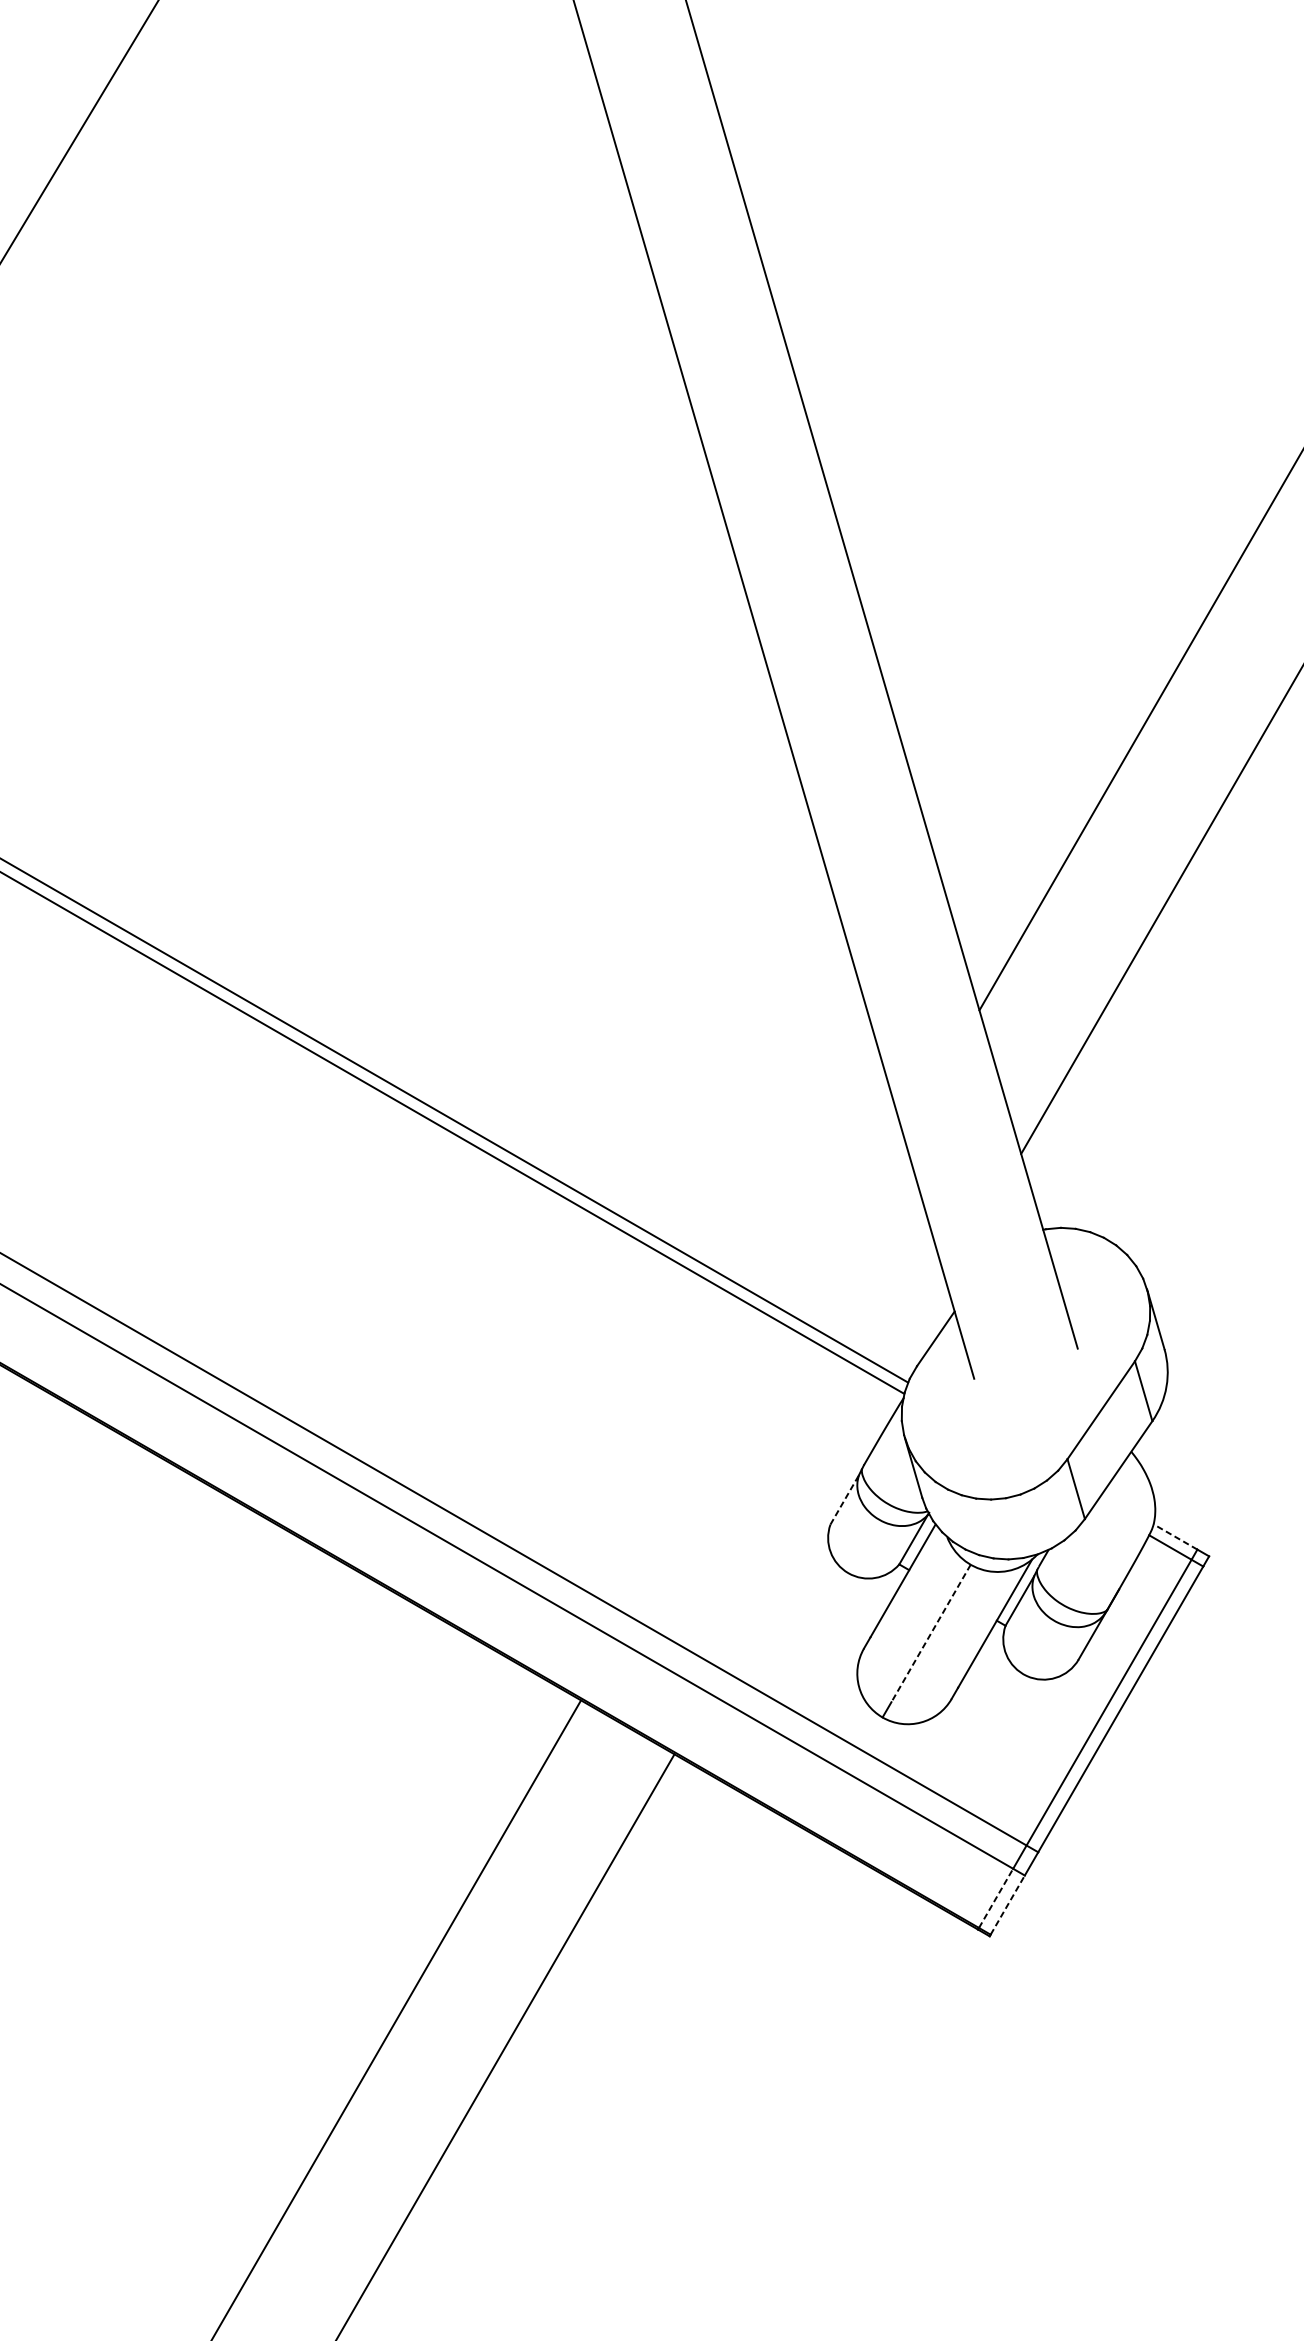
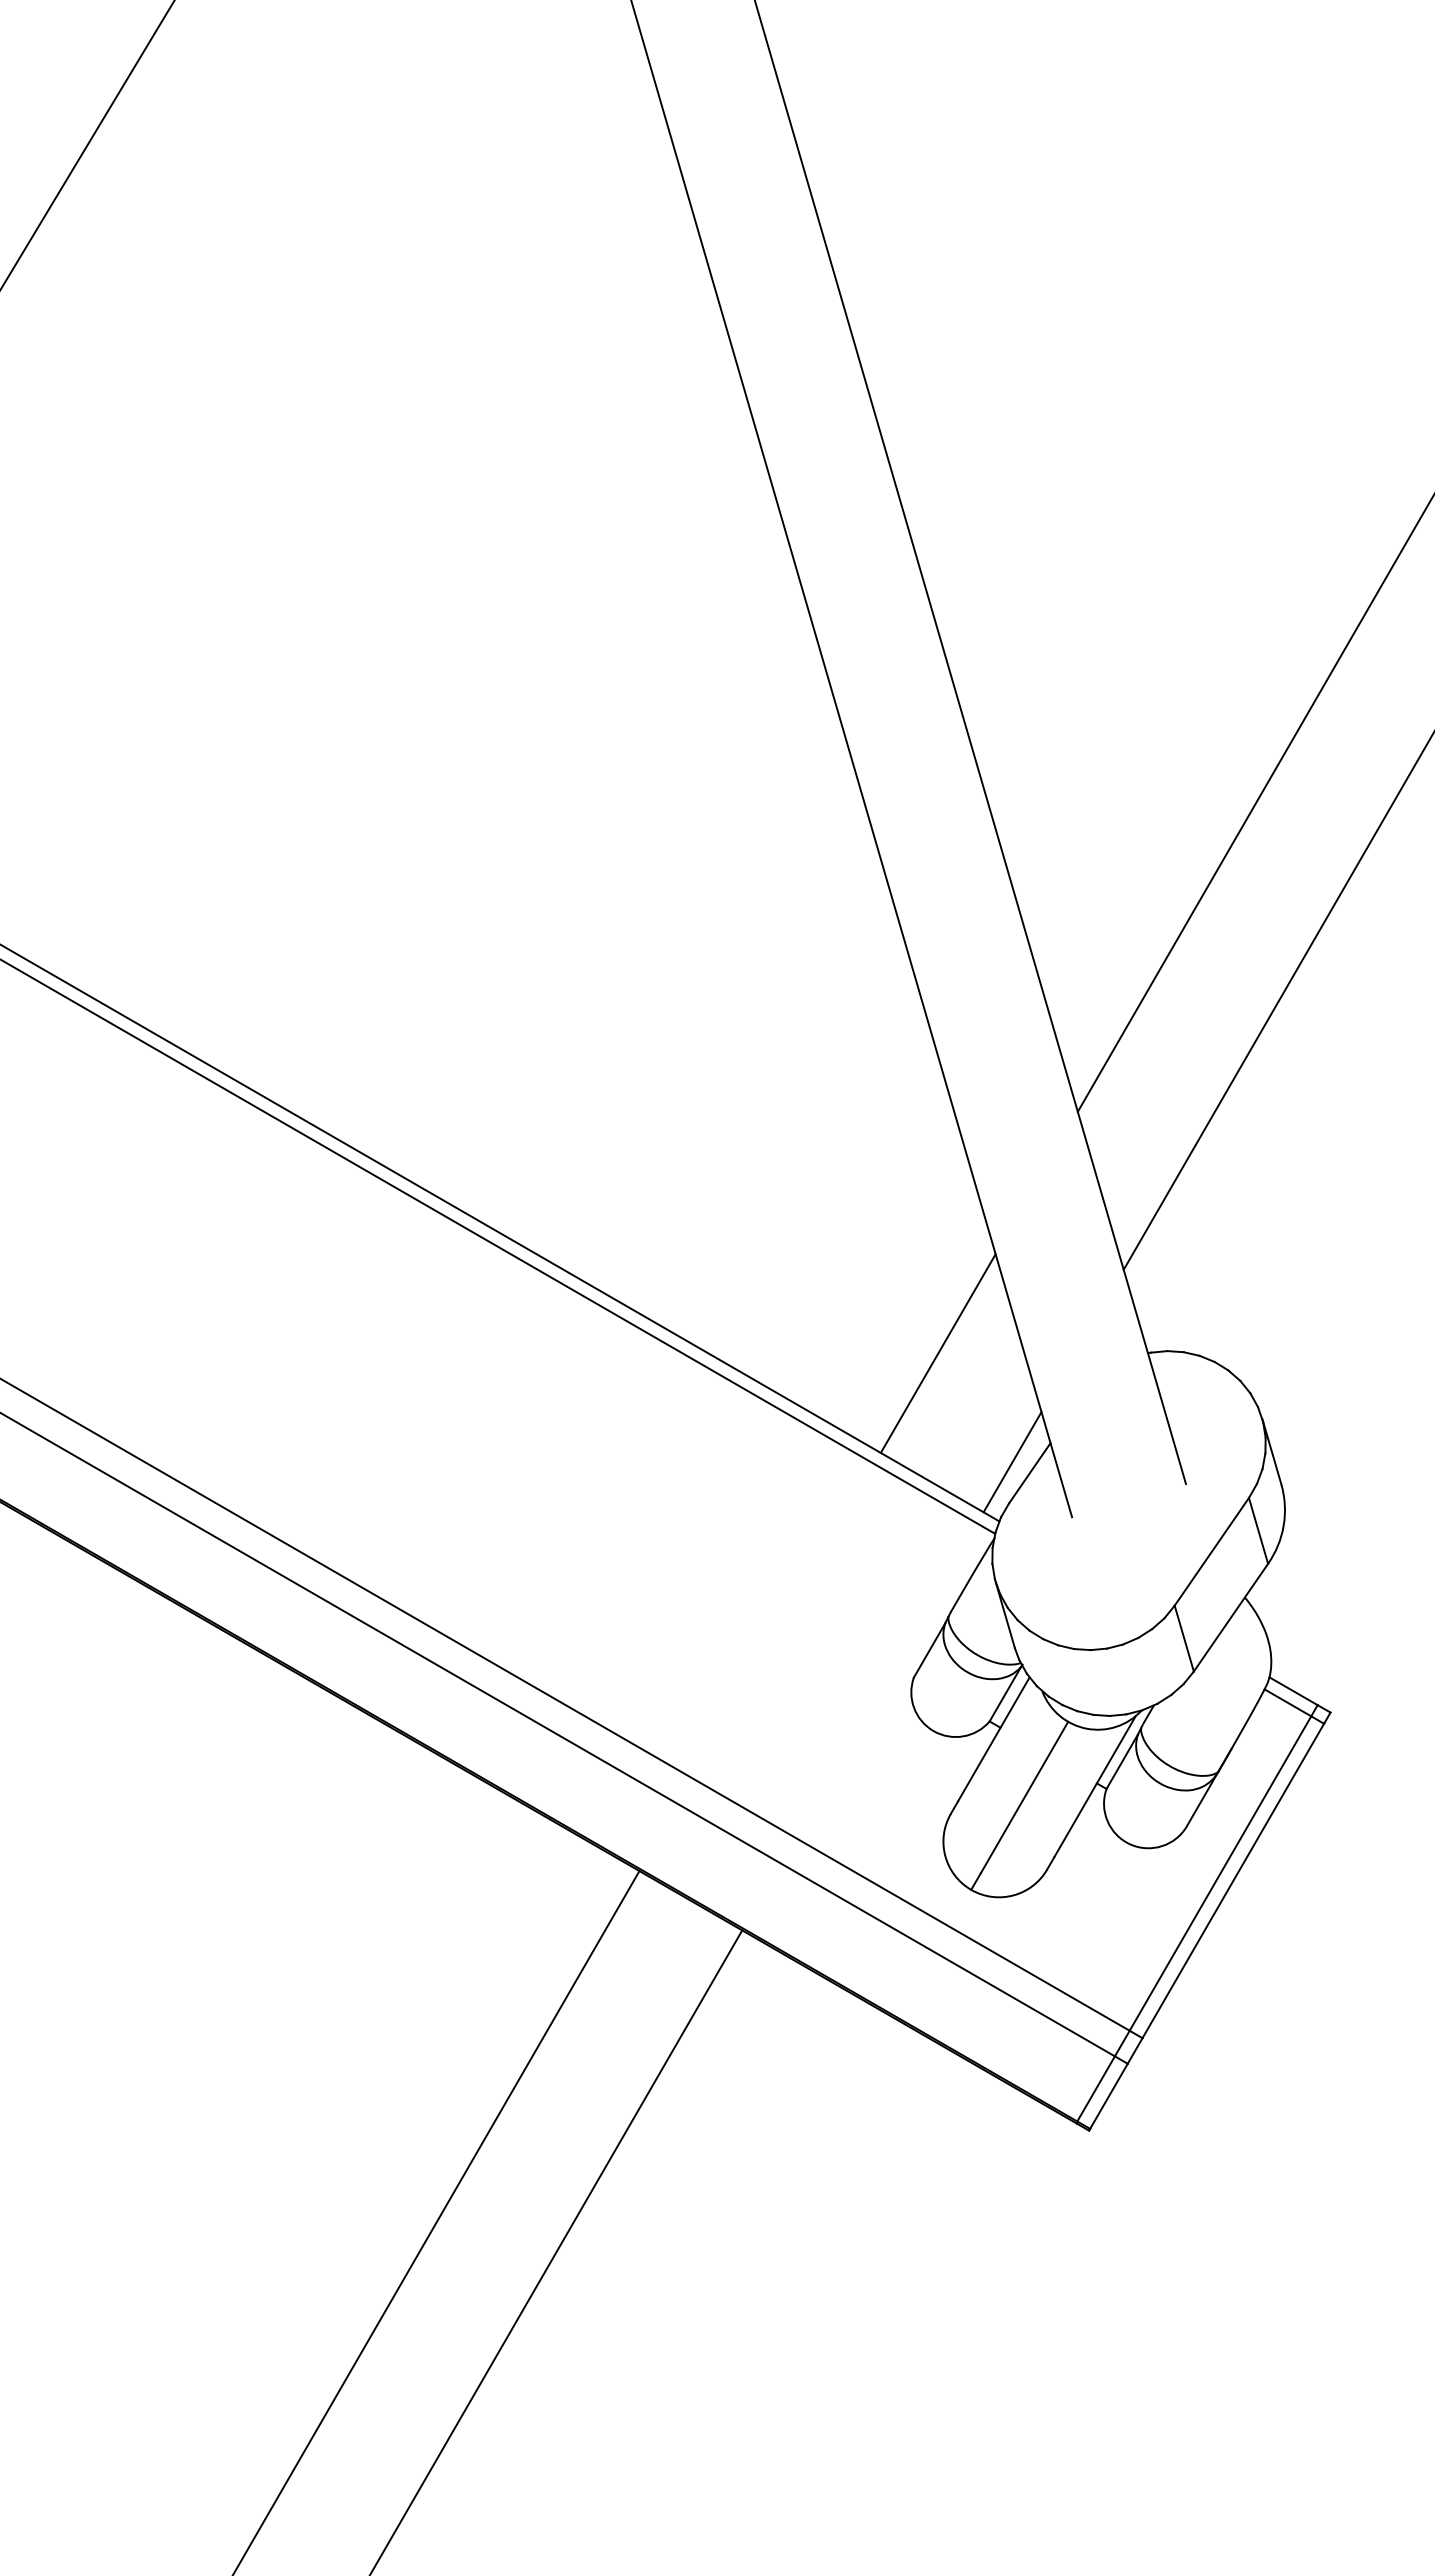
line: (851, 1230) -> (937, 1353), added
line: (920, 1329) -> (1012, 1462), added
line: (844, 1499) -> (929, 1650), dashed -> solid
line: (1175, 1537) -> (1293, 1691), dashed -> solid
line: (931, 1633) -> (1024, 1797), dashed -> solid
line: (996, 1897) -> (1096, 2088), dashed -> solid
line: (1007, 1905) -> (1108, 2096), dashed -> solid

